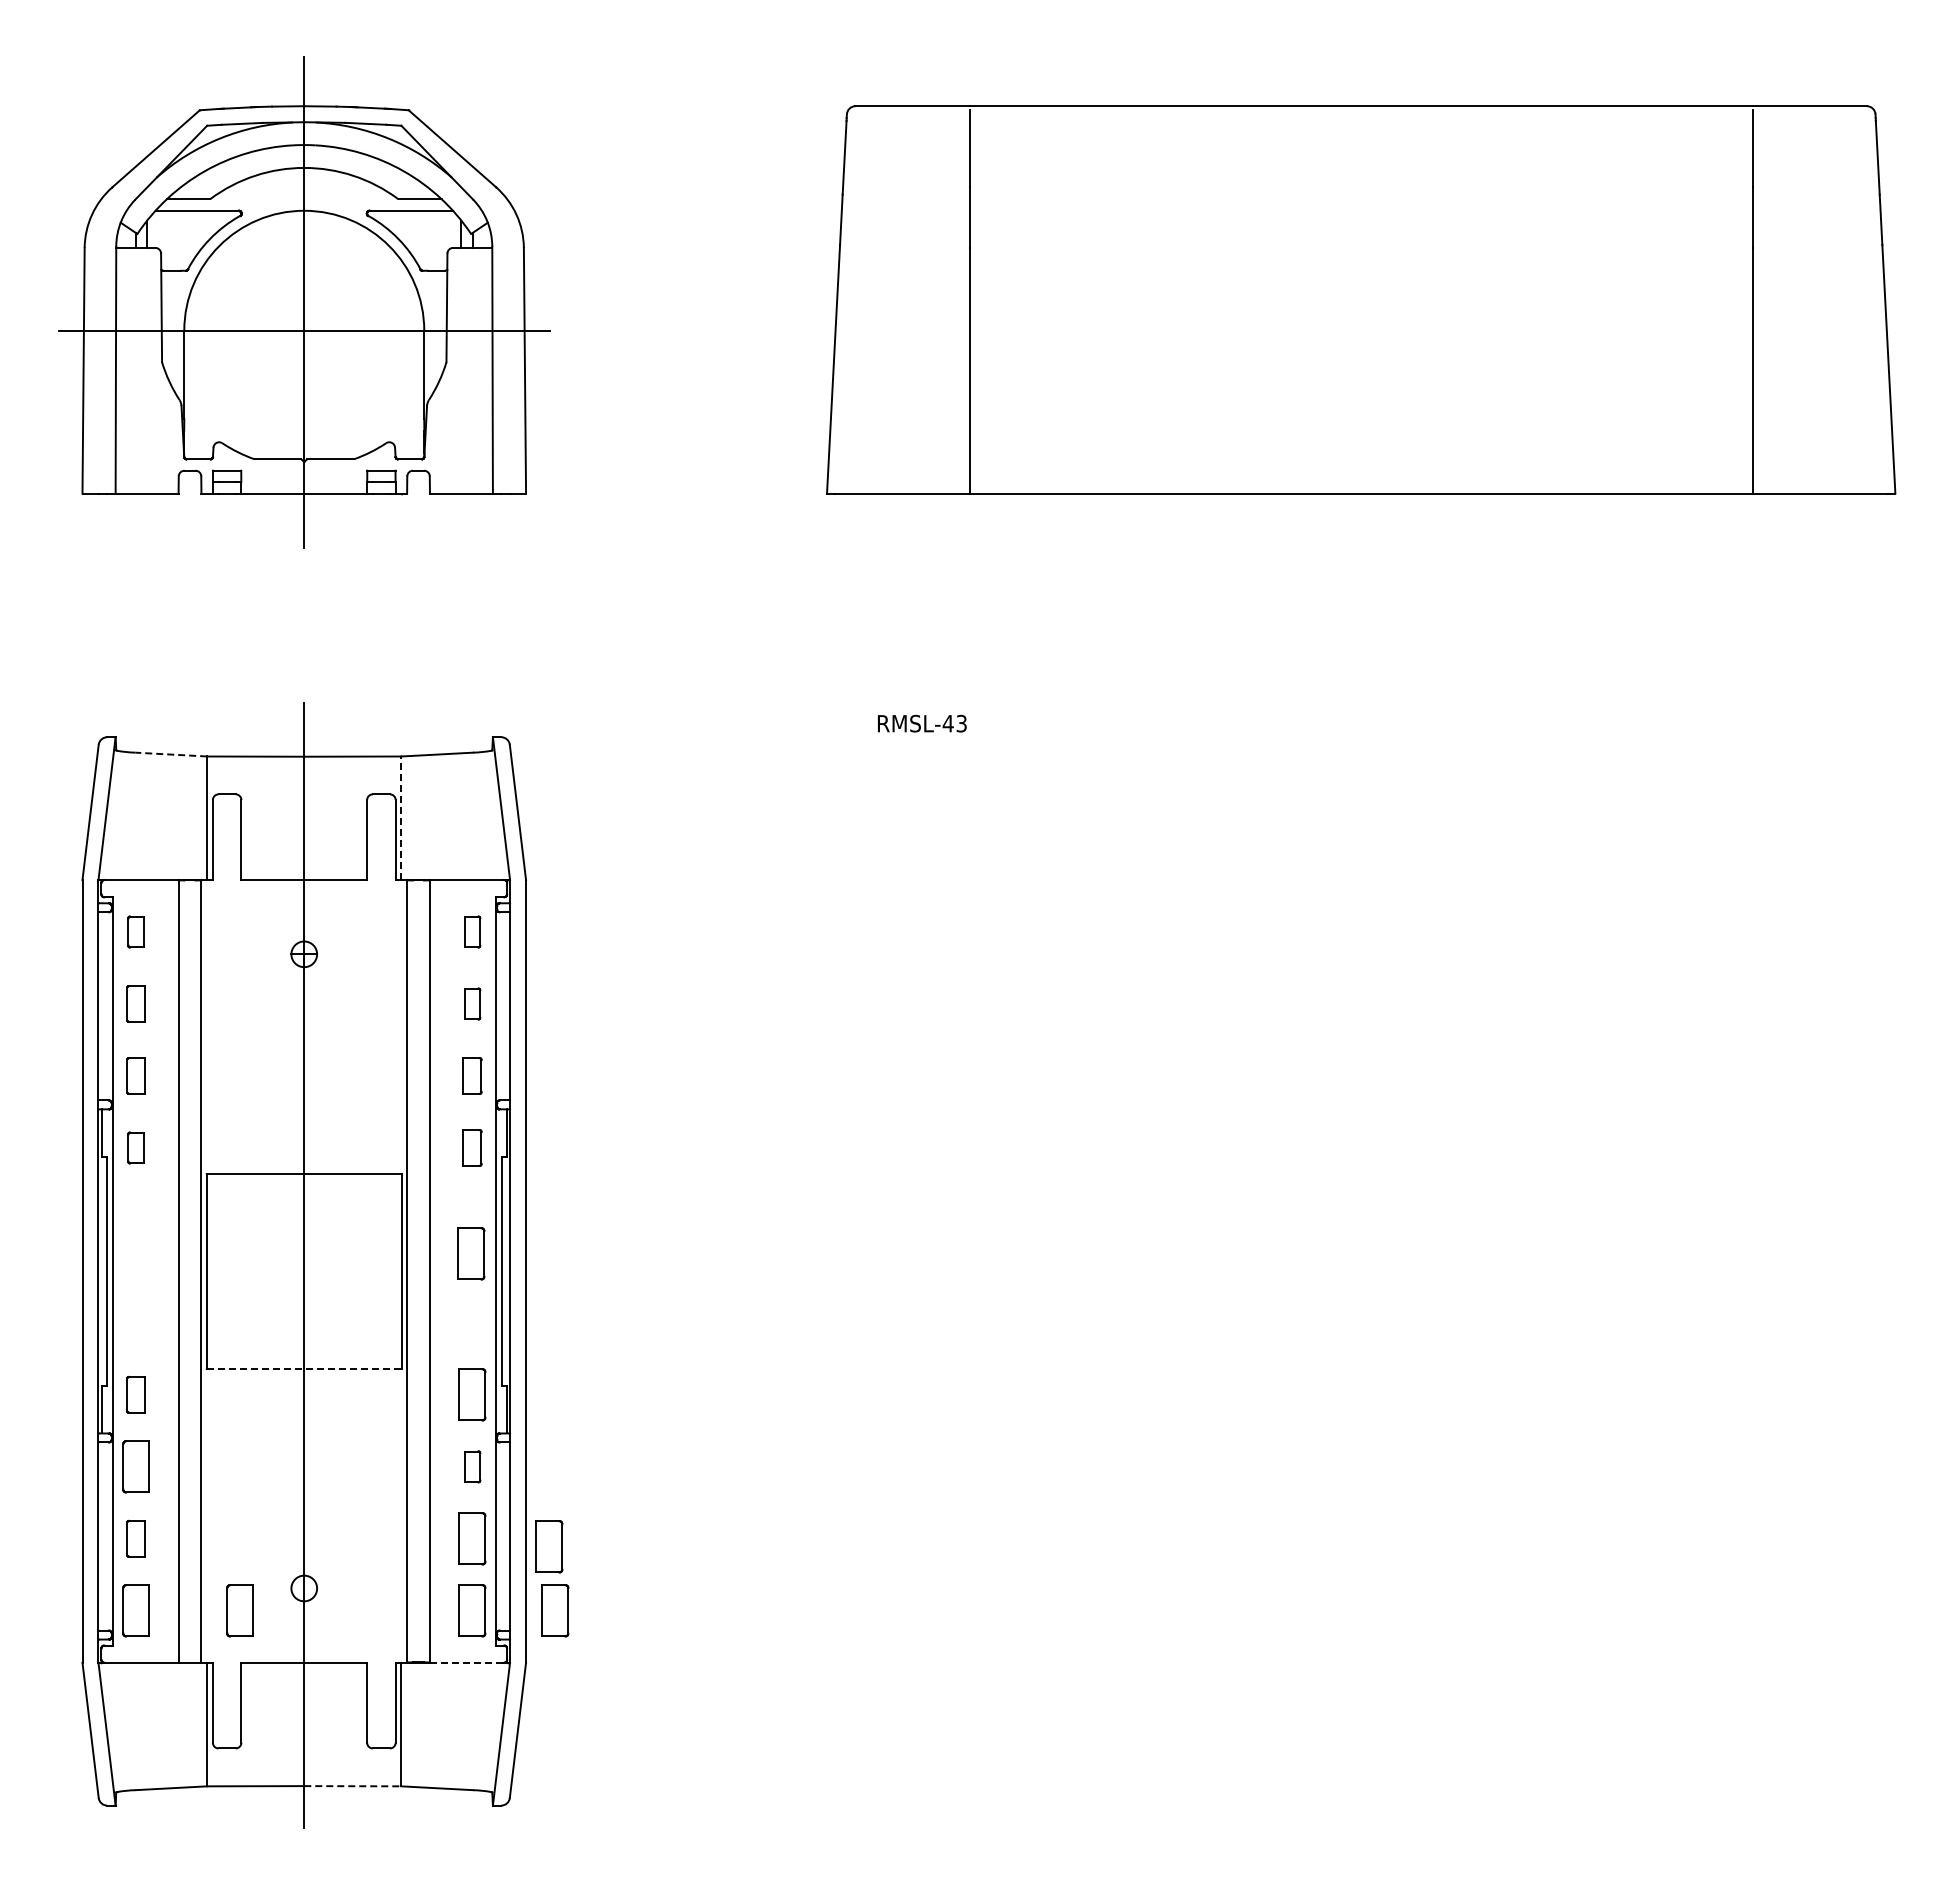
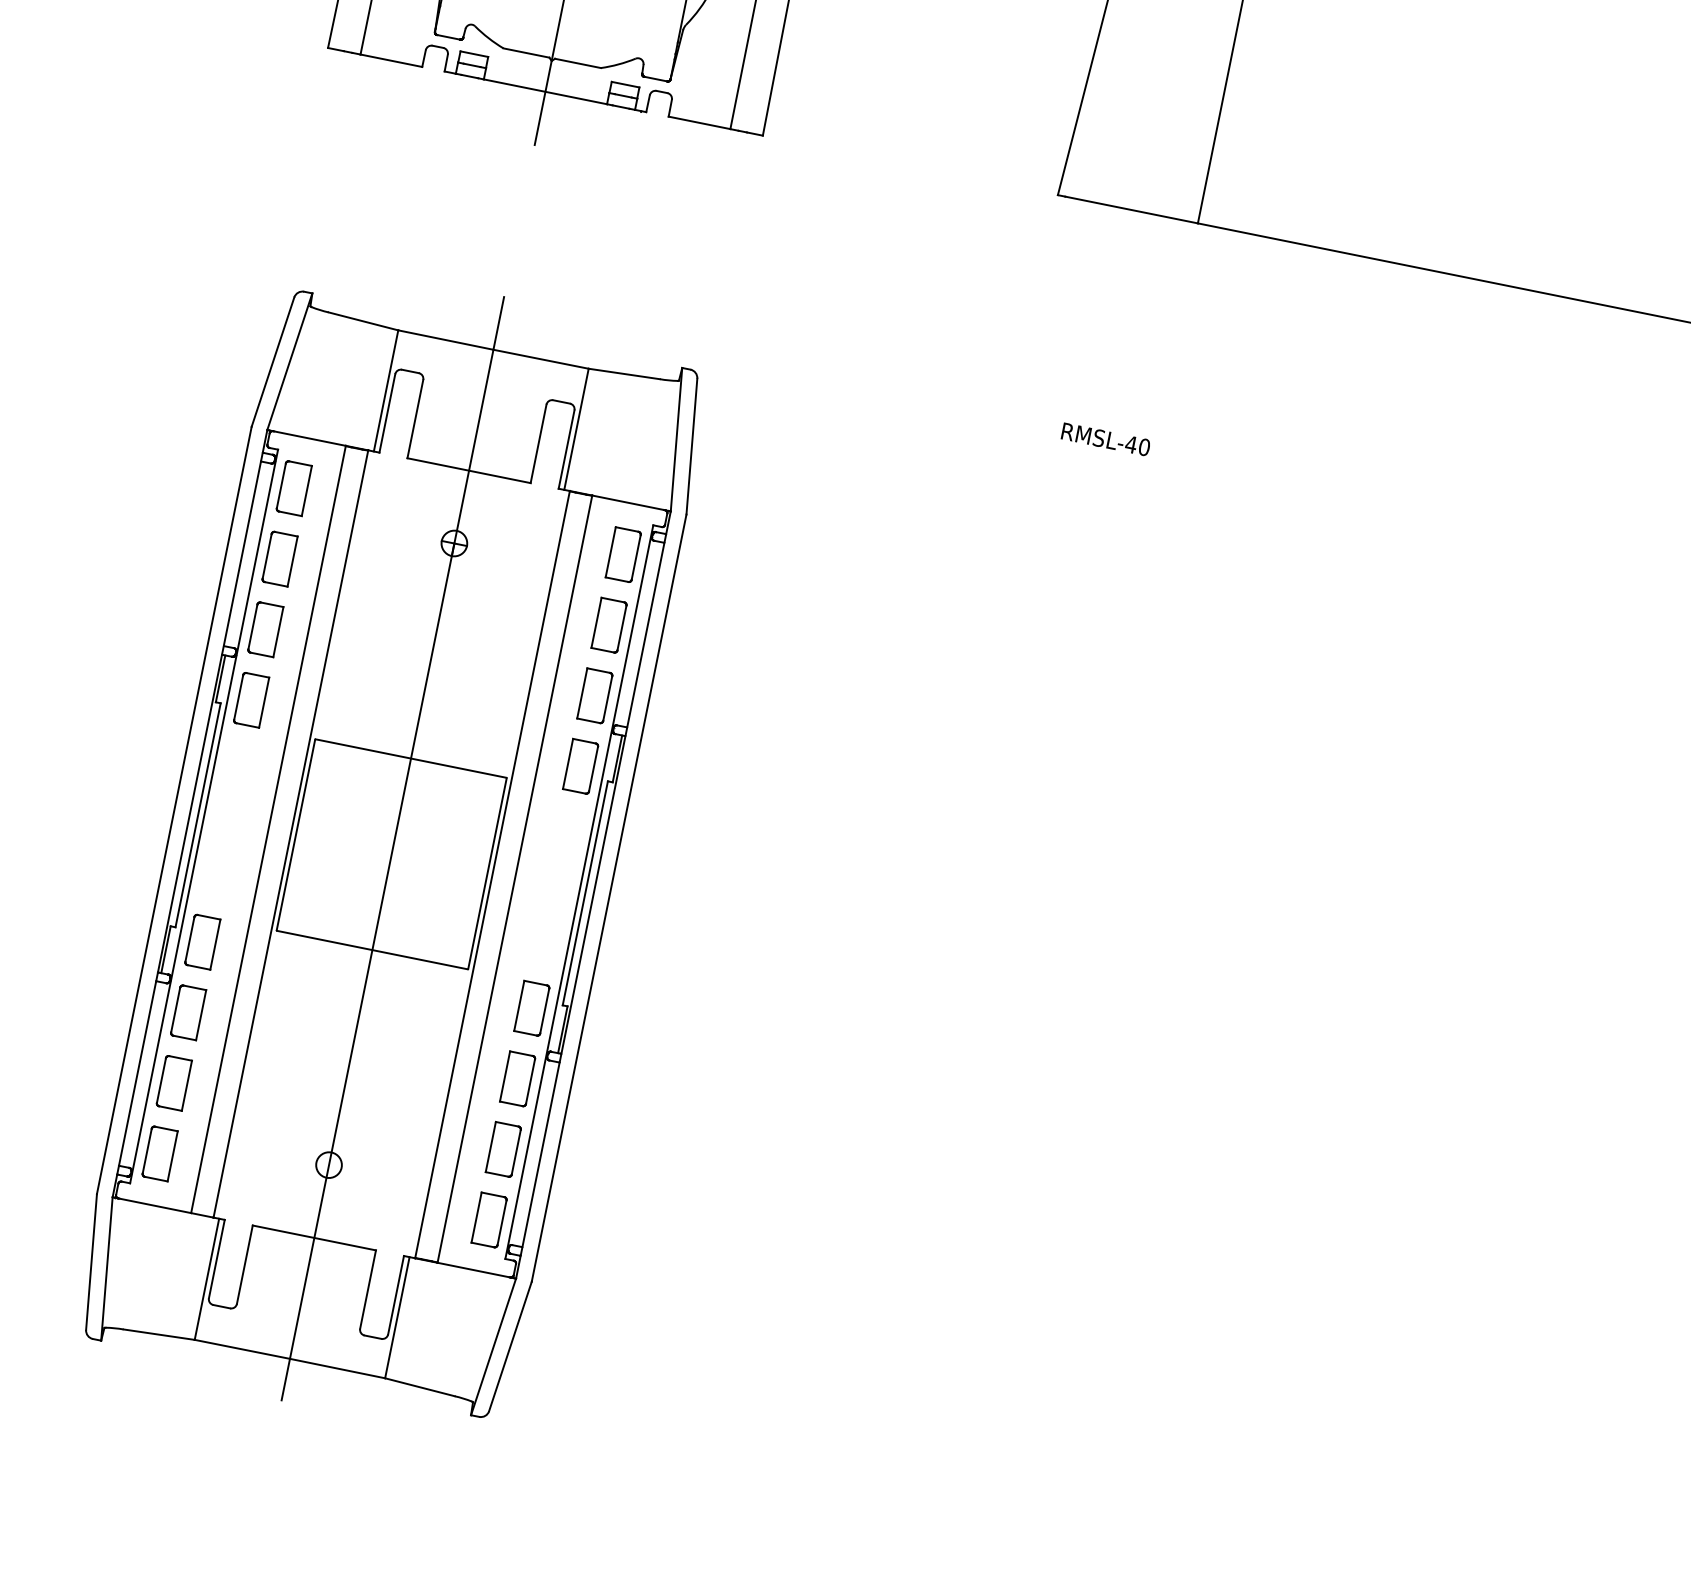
text: (961, 723) -> (1144, 447), RMSL-43 -> RMSL-40
line: (171, 754) -> (363, 321), dashed -> solid
line: (401, 818) -> (576, 429), dashed -> solid
part: (135, 931) -> (293, 487), size x1.67
part: (472, 931) -> (623, 554), size x1.67
part: (135, 1003) -> (279, 558), size x1.43
part: (472, 1003) -> (609, 624), size x1.67
part: (135, 1075) -> (264, 628), size x1.43
part: (472, 1075) -> (595, 695), size x1.43
part: (135, 1147) -> (250, 699), size x1.67
part: (472, 1147) -> (581, 766), size x1.43
part: (471, 1253) -> (559, 869), removed
line: (303, 1369) -> (371, 950), dashed -> solid
part: (135, 1394) -> (201, 941), size x1.43
part: (472, 1466) -> (518, 1078), size x1.67
part: (135, 1538) -> (173, 1082), size x1.43
part: (549, 1546) -> (577, 1172), removed
part: (239, 1610) -> (261, 1173), removed
part: (555, 1610) -> (570, 1236), removed
line: (467, 1662) -> (474, 1269), dashed -> solid
line: (352, 1786) -> (337, 1368), dashed -> solid

